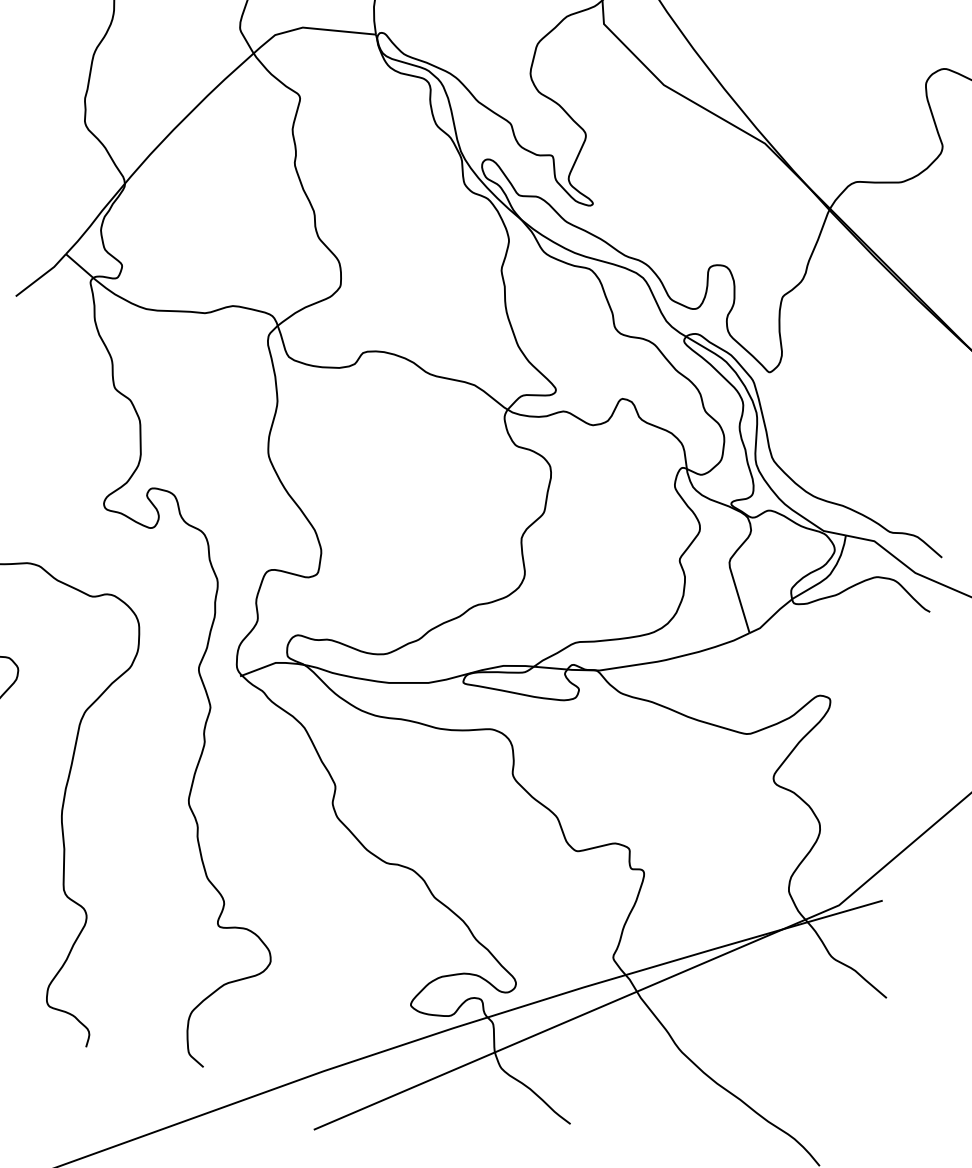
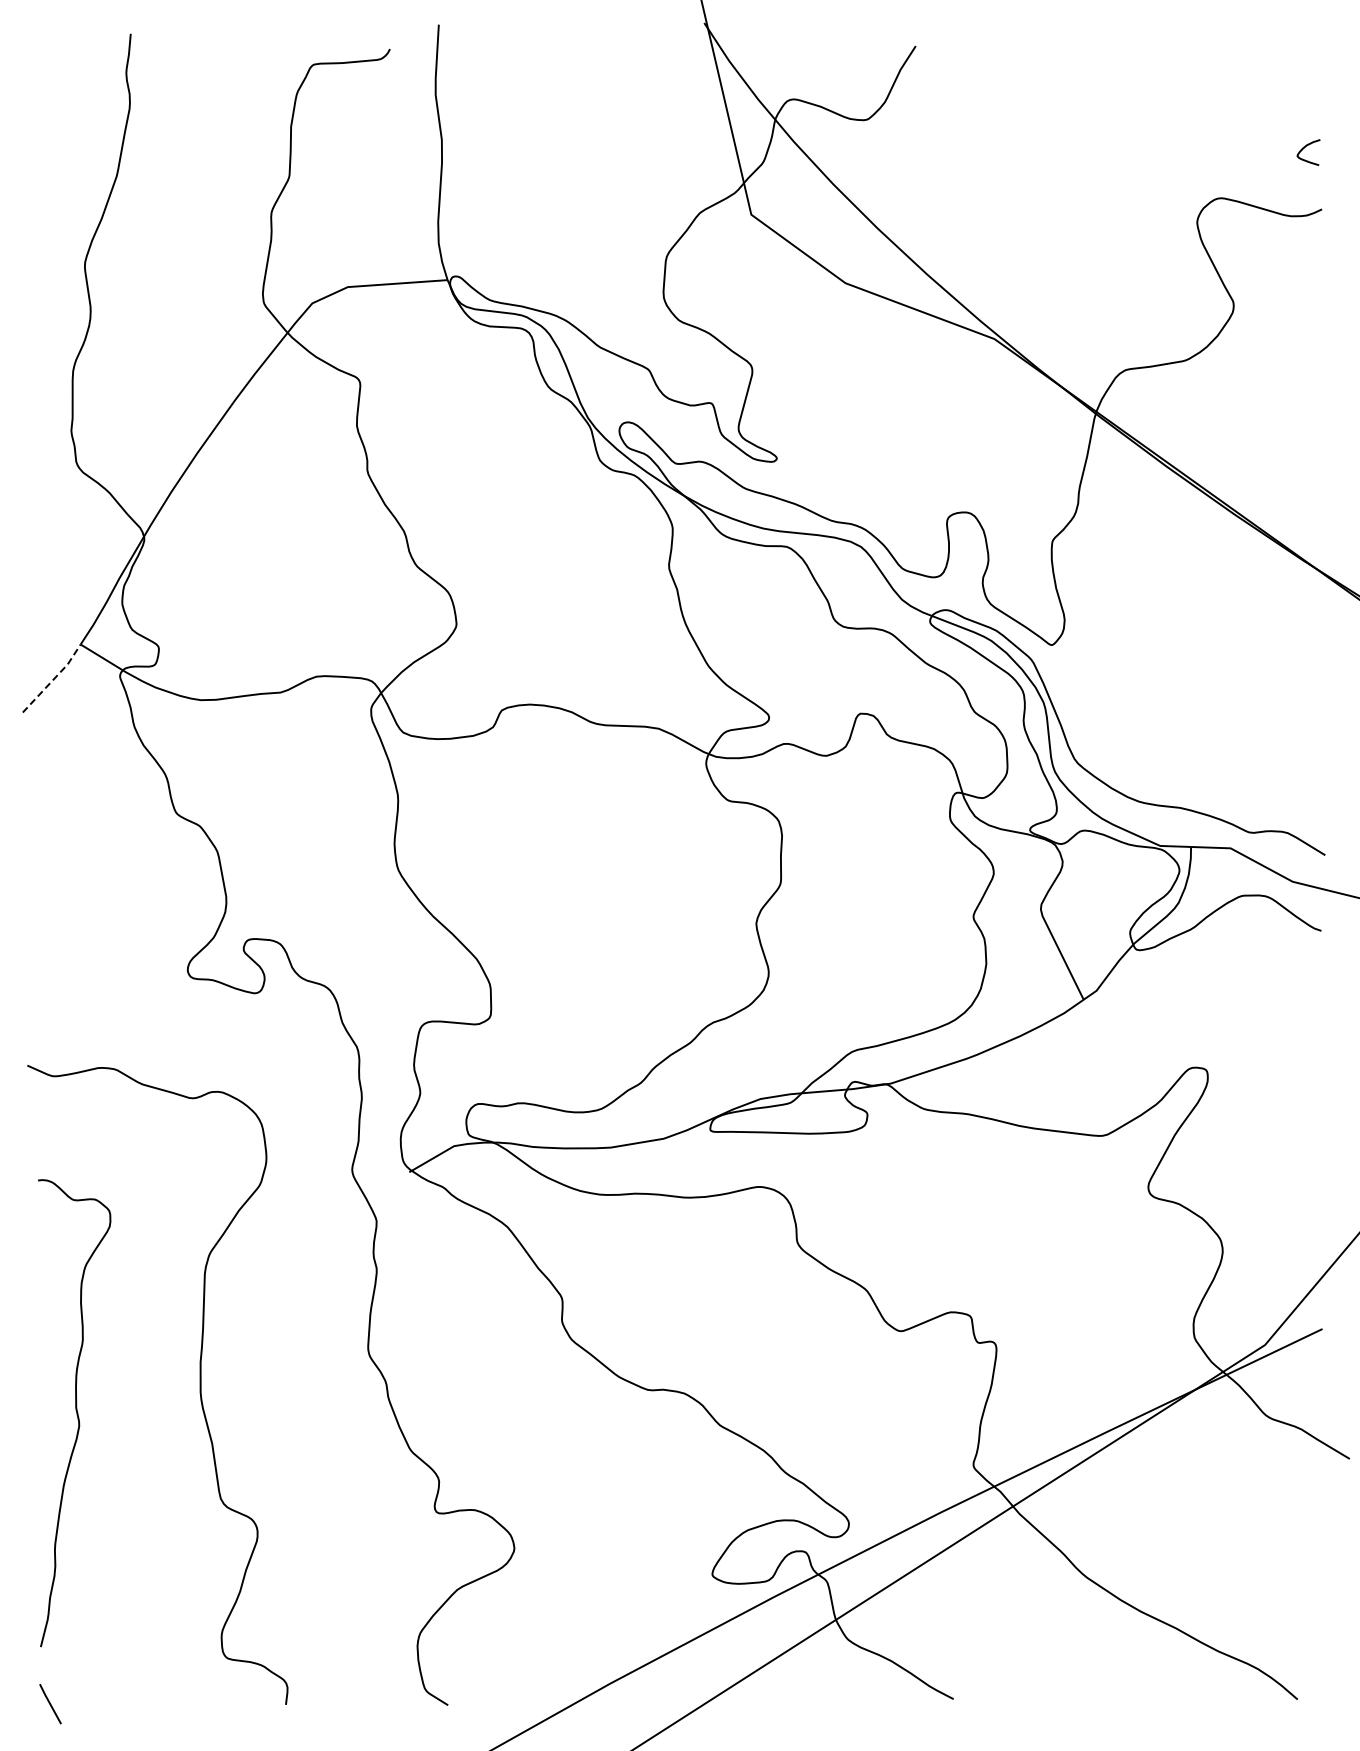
line: (42, 275) -> (54, 678), solid -> dashed

